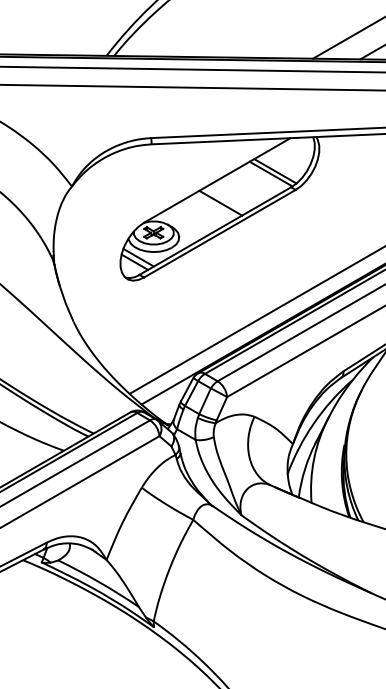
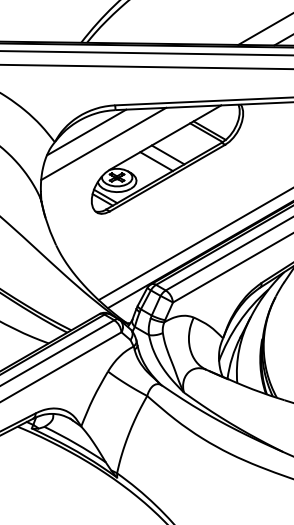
line: (113, 173) -> (86, 132), added
line: (136, 188) -> (103, 143), added
line: (205, 211) -> (156, 161), added

